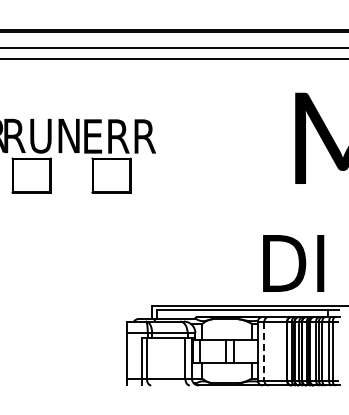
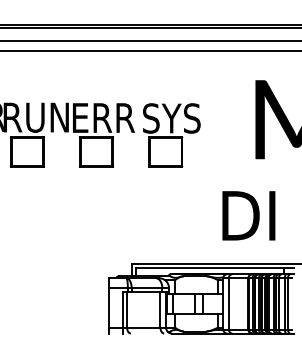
part: (198, 156) -> (171, 135), added
text: (293, 263) -> (248, 215), moved
line: (264, 351) -> (228, 304), dashed -> solid

